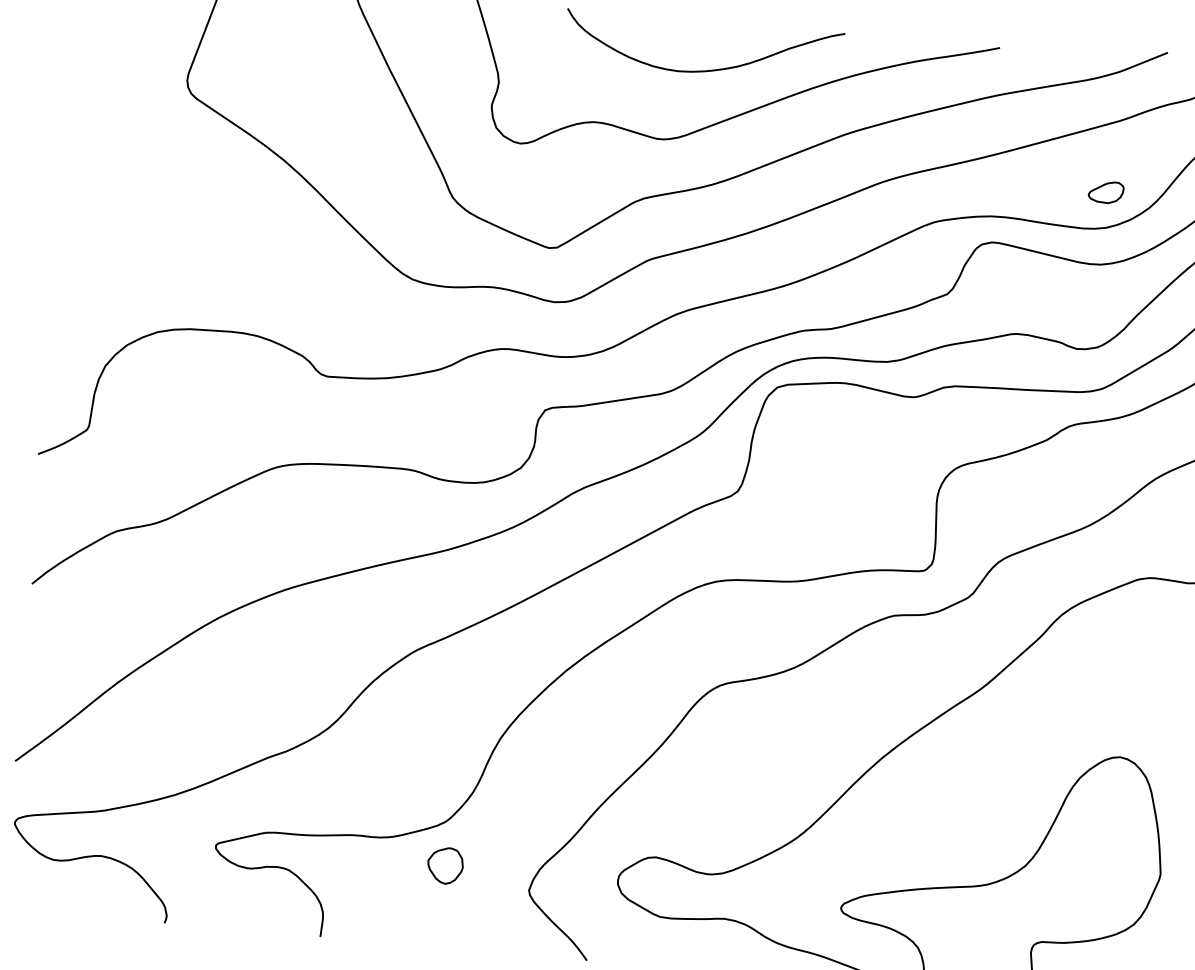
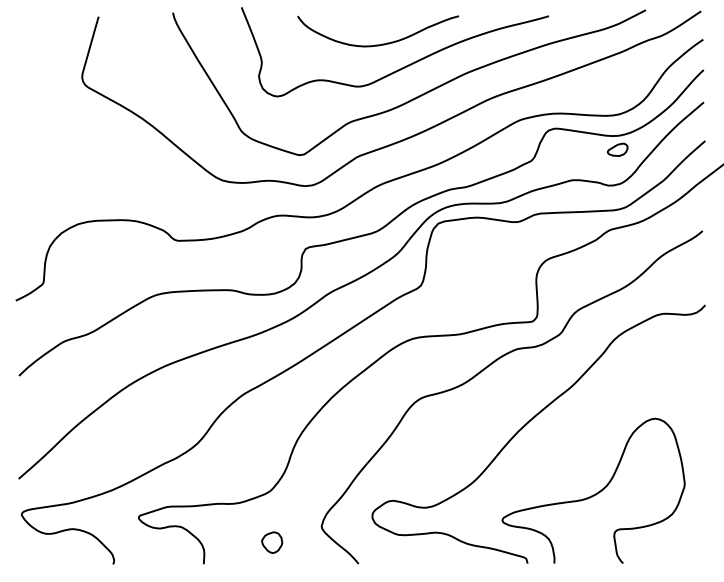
part: (1105, 191) -> (617, 149), moved
part: (446, 865) -> (272, 542), moved

